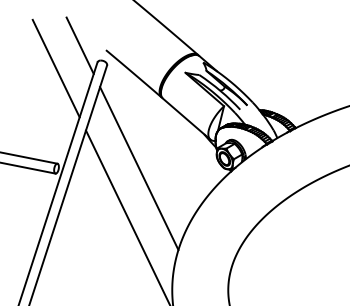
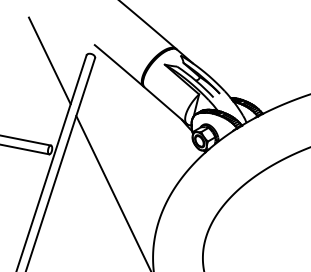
line: (80, 45) -> (71, 40), removed
line: (139, 168) -> (123, 149), removed

